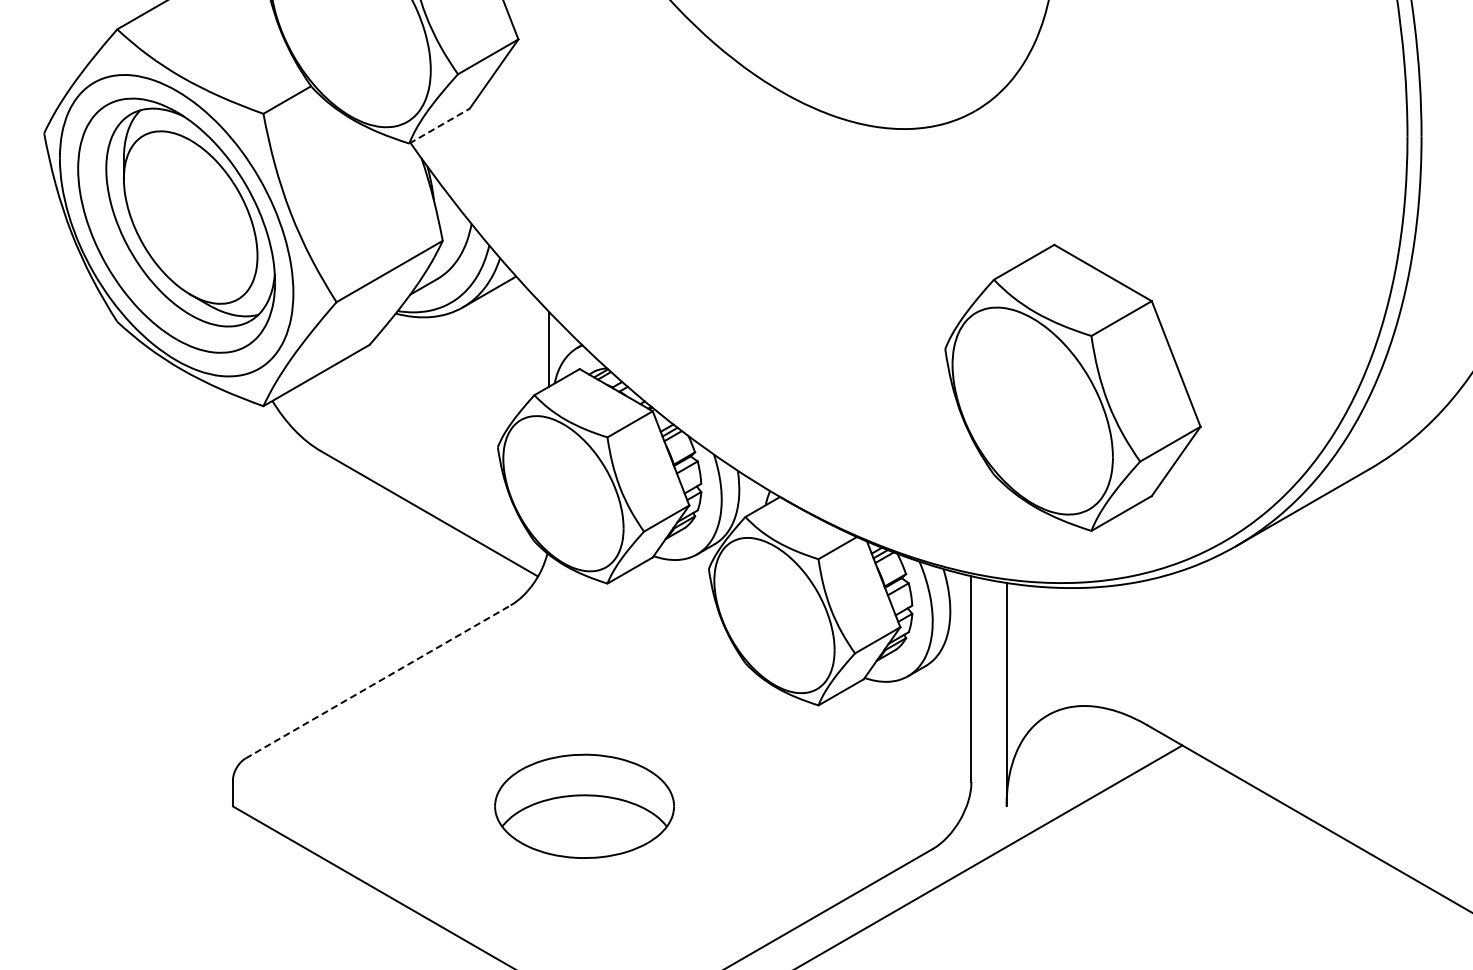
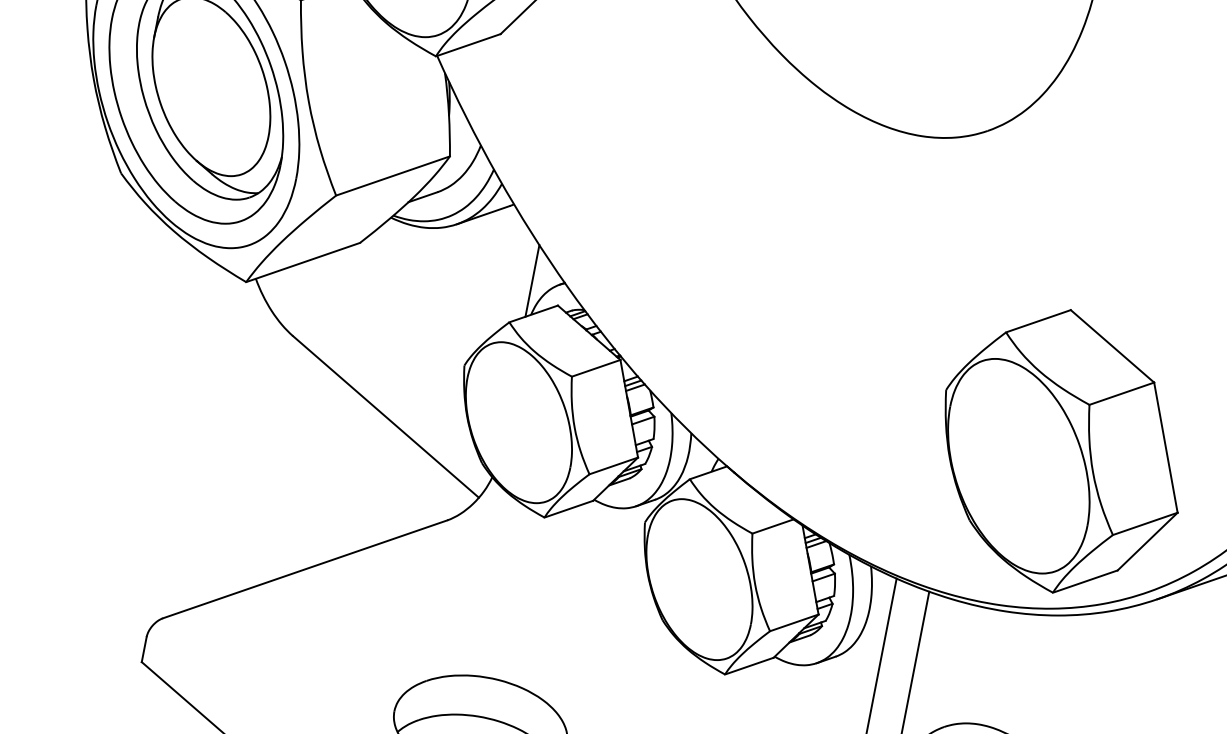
line: (439, 126) -> (468, 45), dashed -> solid
part: (1072, 387) -> (1061, 450), moved
line: (378, 681) -> (305, 569), dashed -> solid

